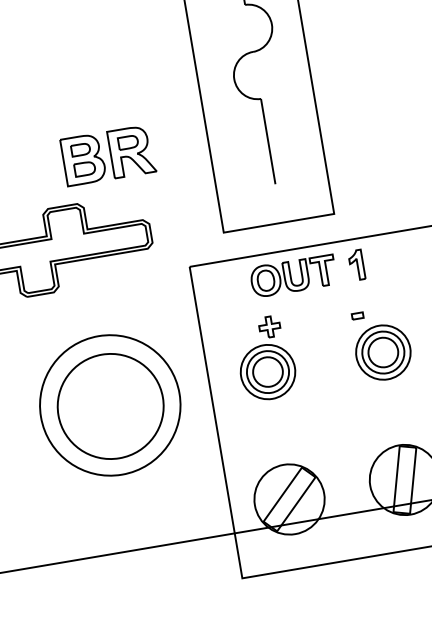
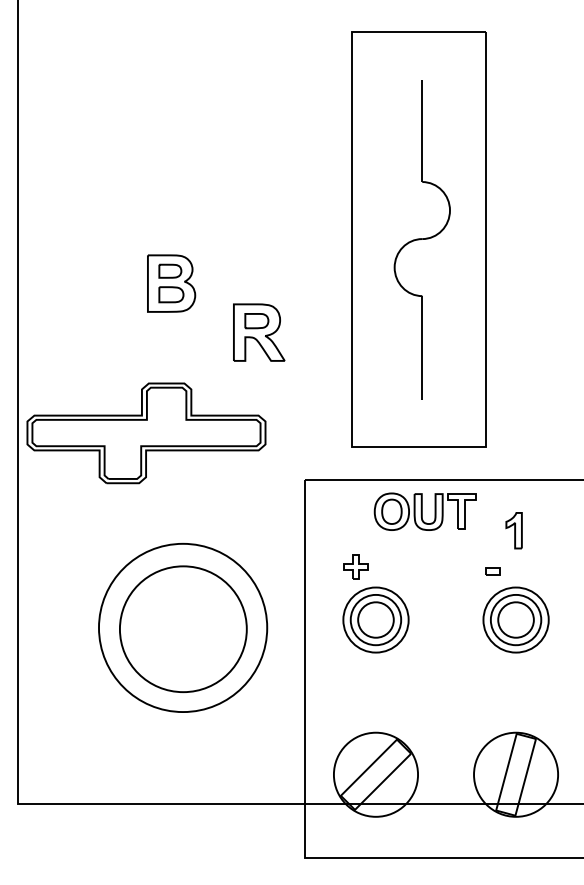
part: (83, 159) -> (171, 283), moved
part: (356, 265) -> (513, 530), moved
part: (269, 326) -> (355, 566), moved

